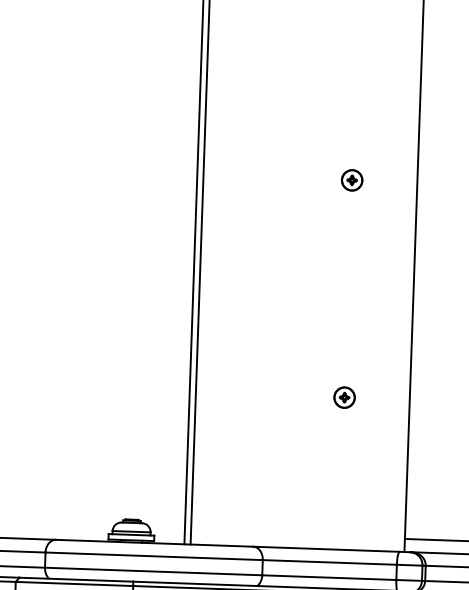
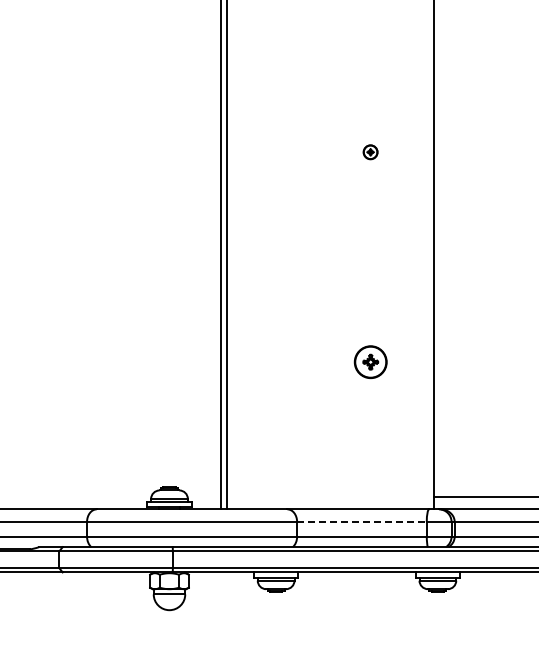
part: (352, 180) -> (370, 152), size x0.7
part: (344, 397) -> (370, 362), size x1.6
line: (329, 561) -> (361, 521), solid -> dashed

